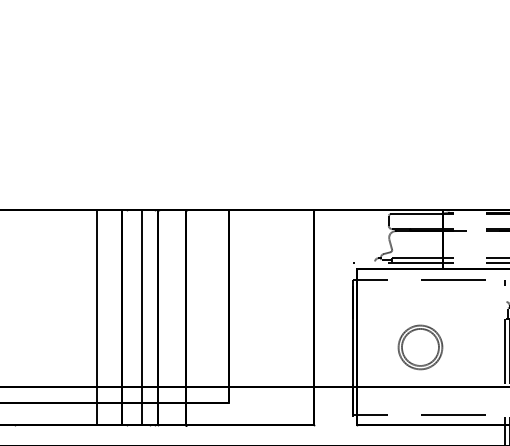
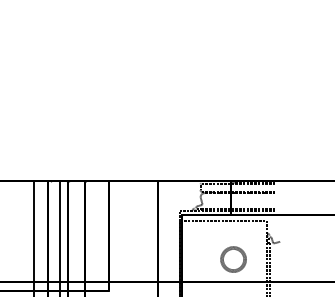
circle: (420, 347) -> (233, 259), moved

